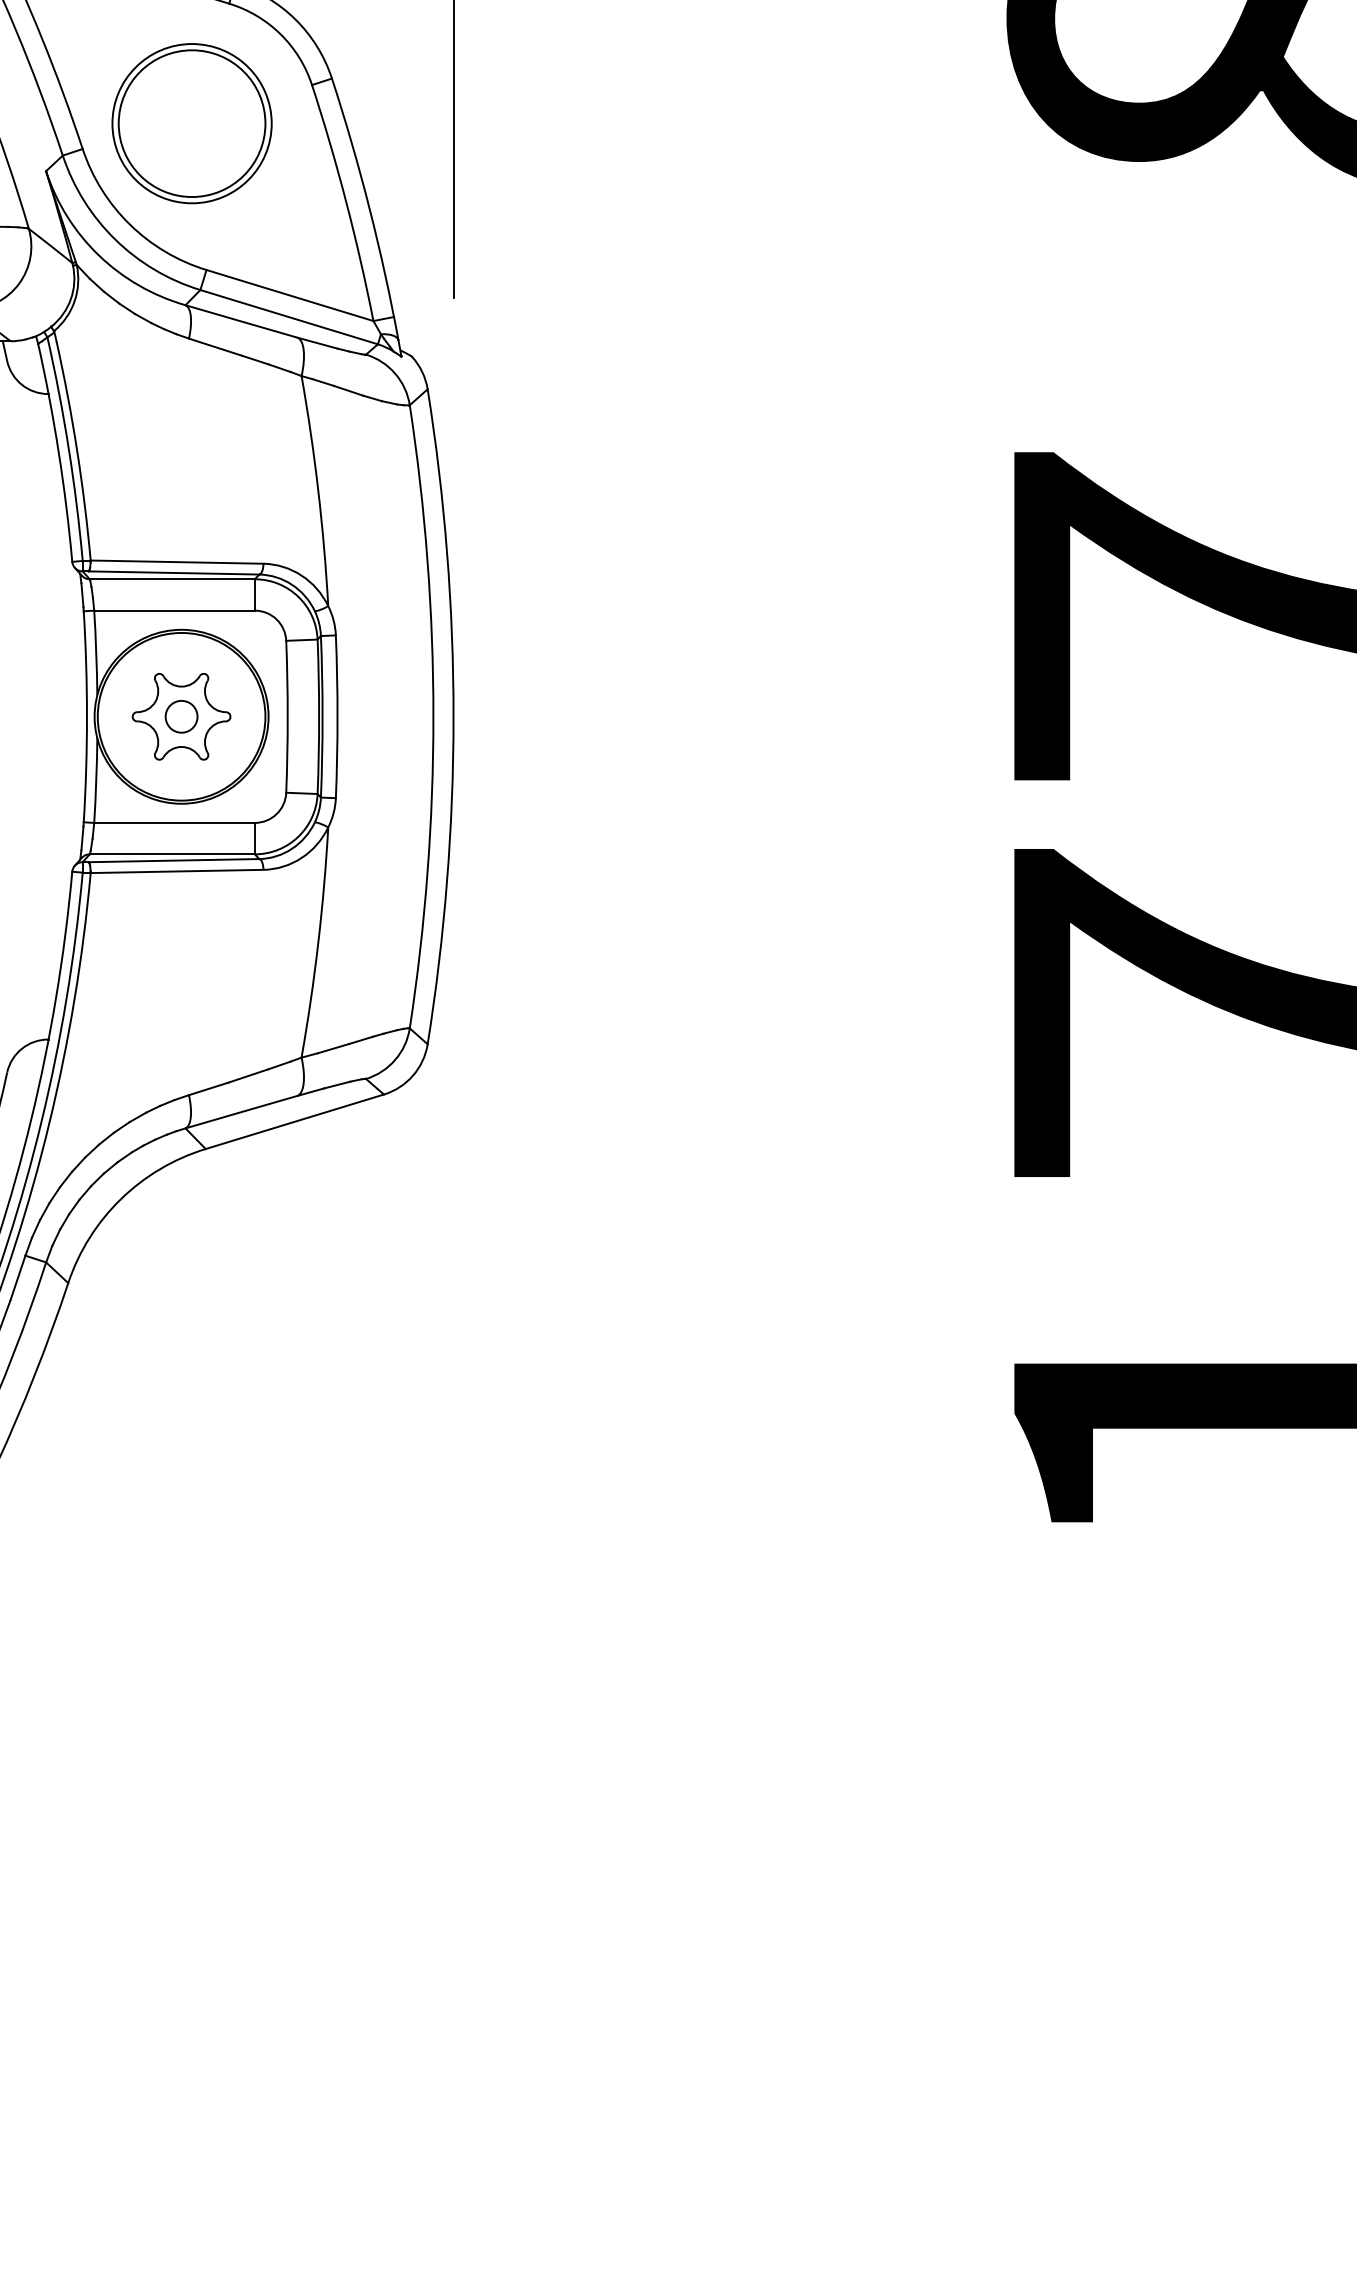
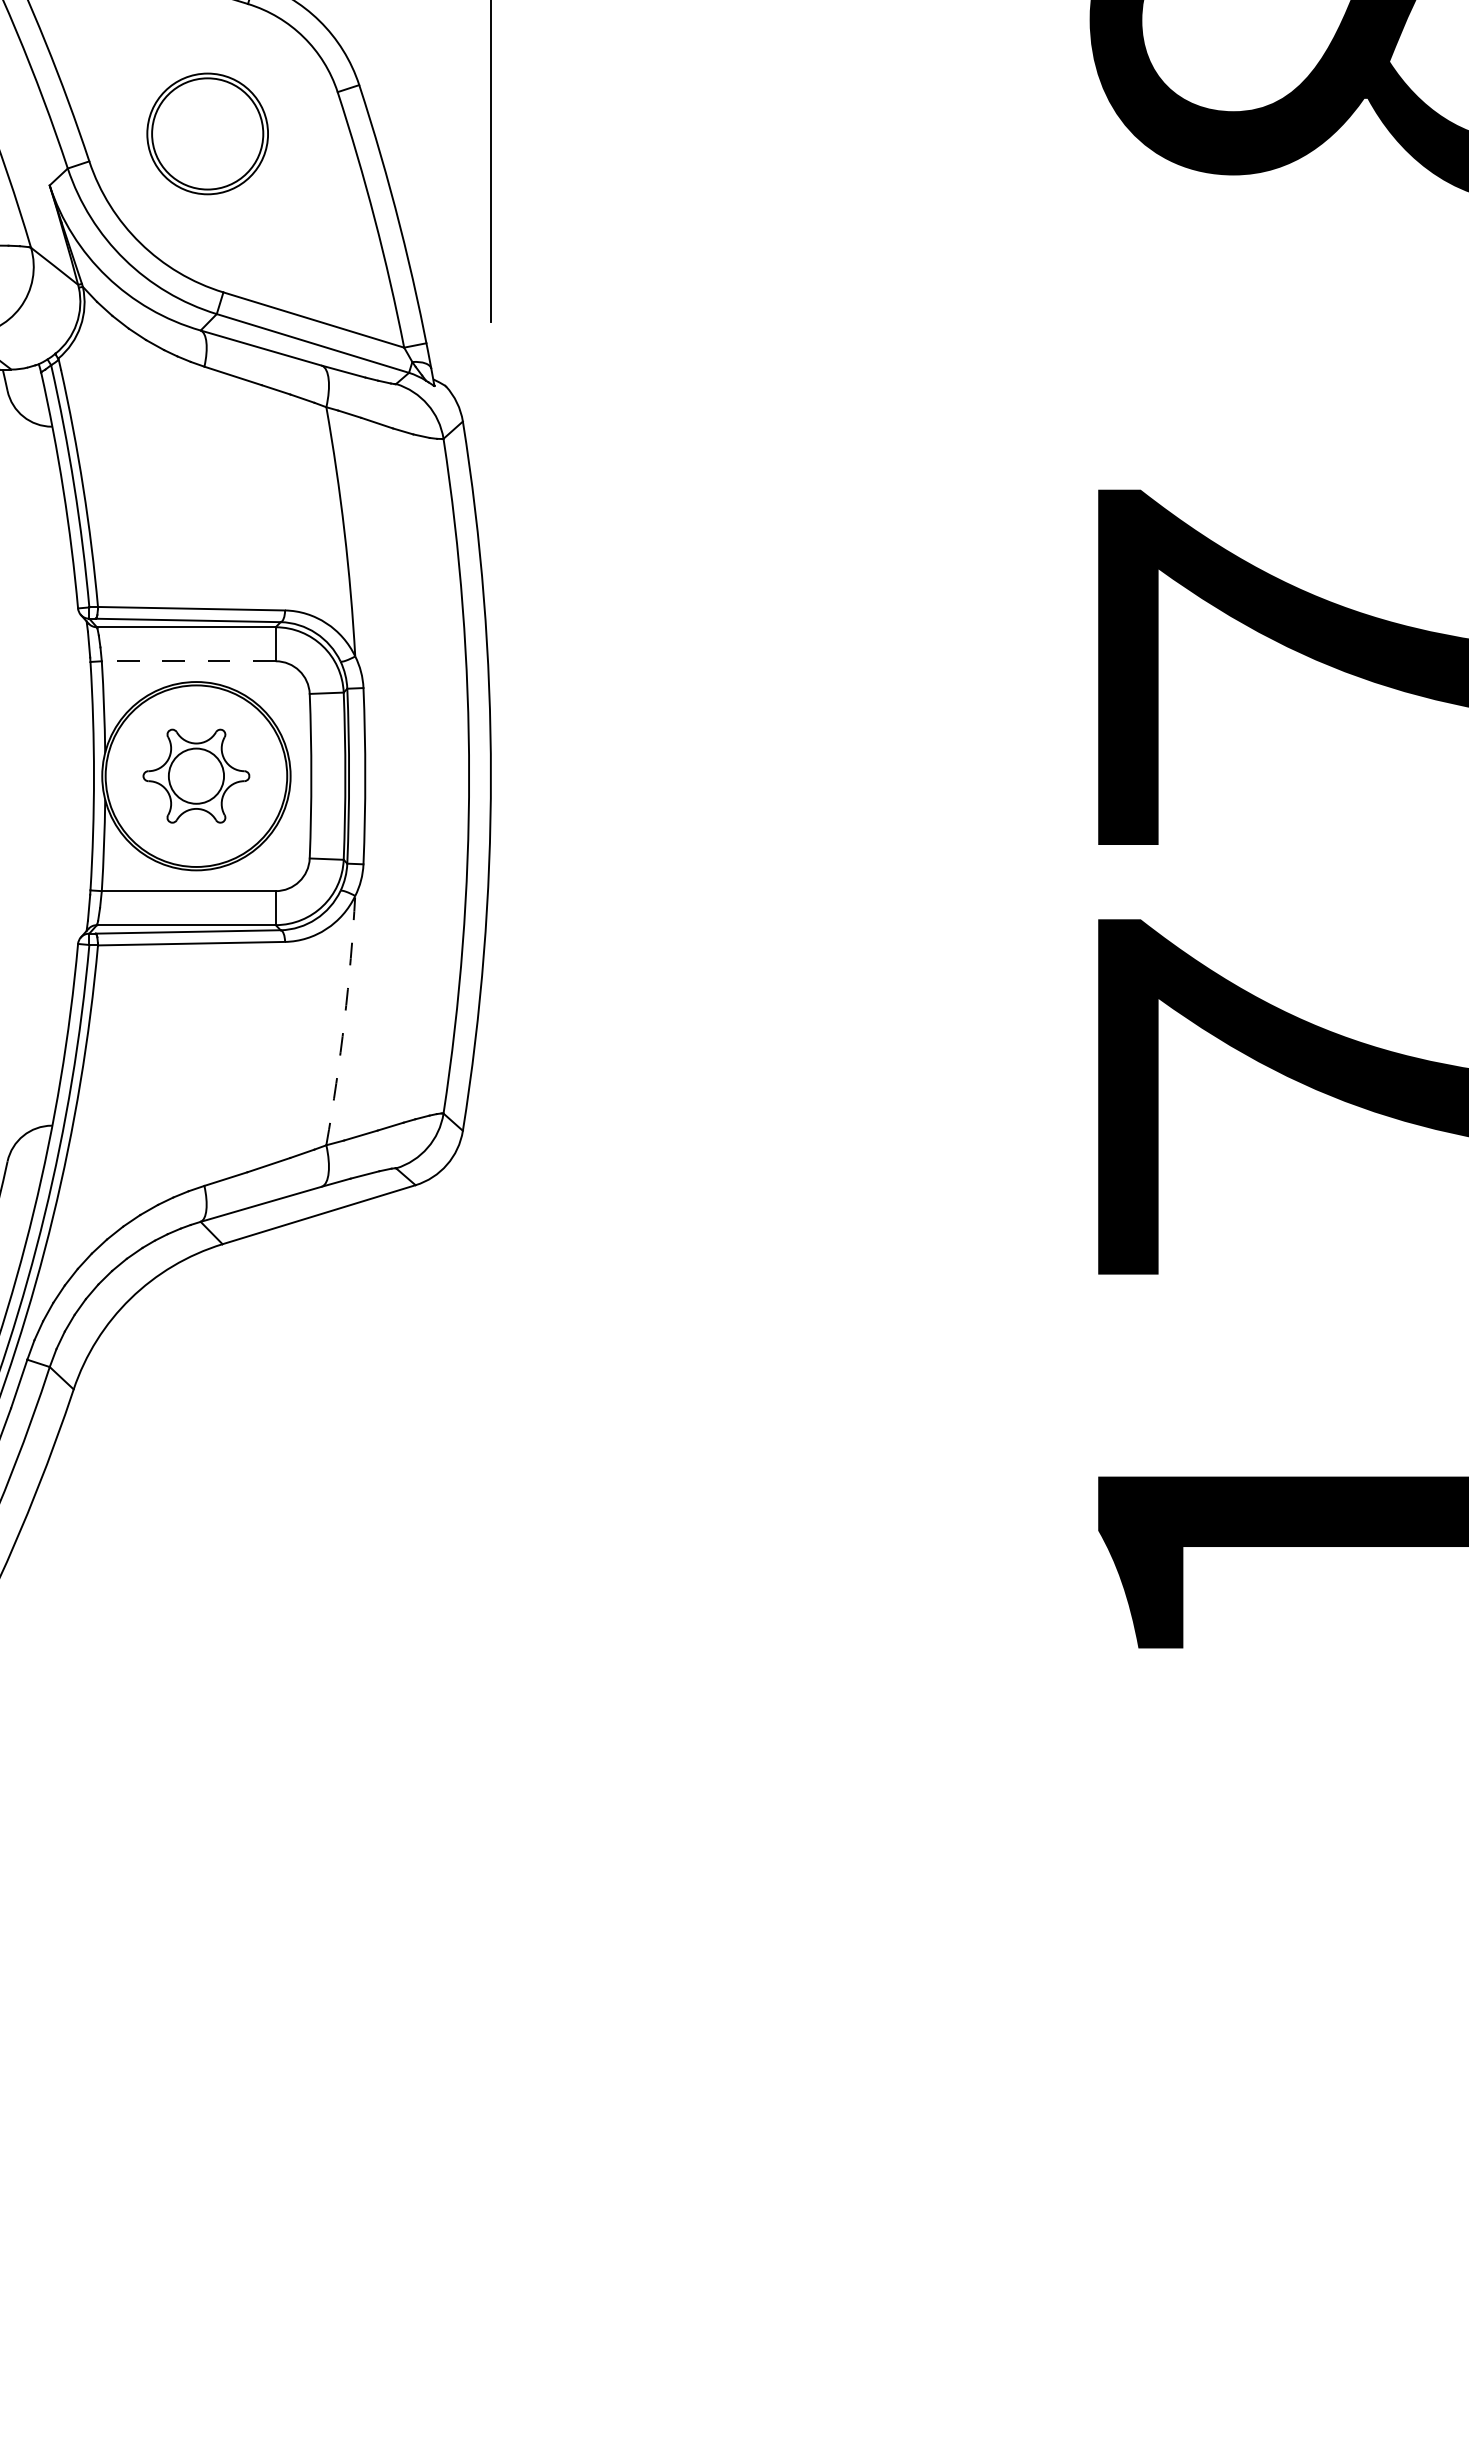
part: (191, 123) -> (207, 133), size x0.7
line: (174, 610) -> (188, 661), solid -> dashed
circle: (181, 716) -> (196, 775), size x1.6
arc: (318, 943) -> (344, 1021), solid -> dashed

